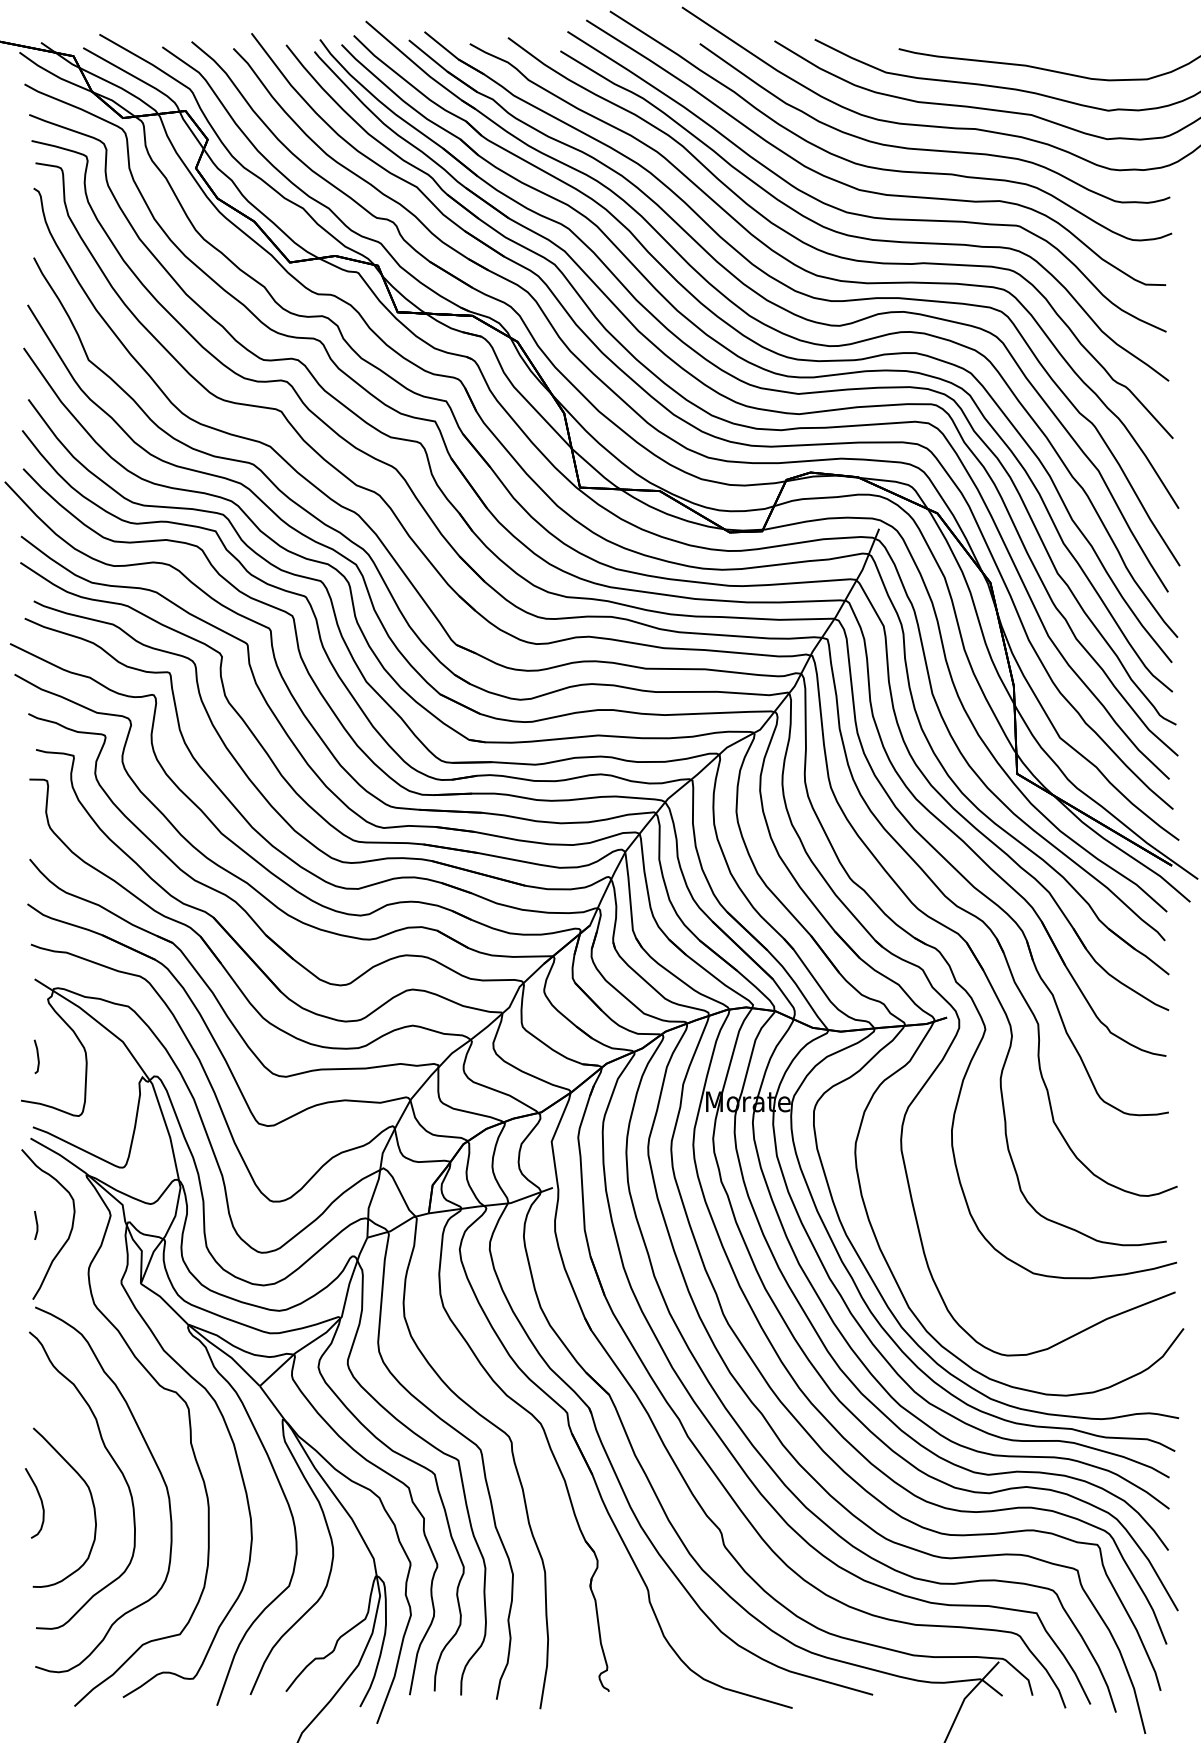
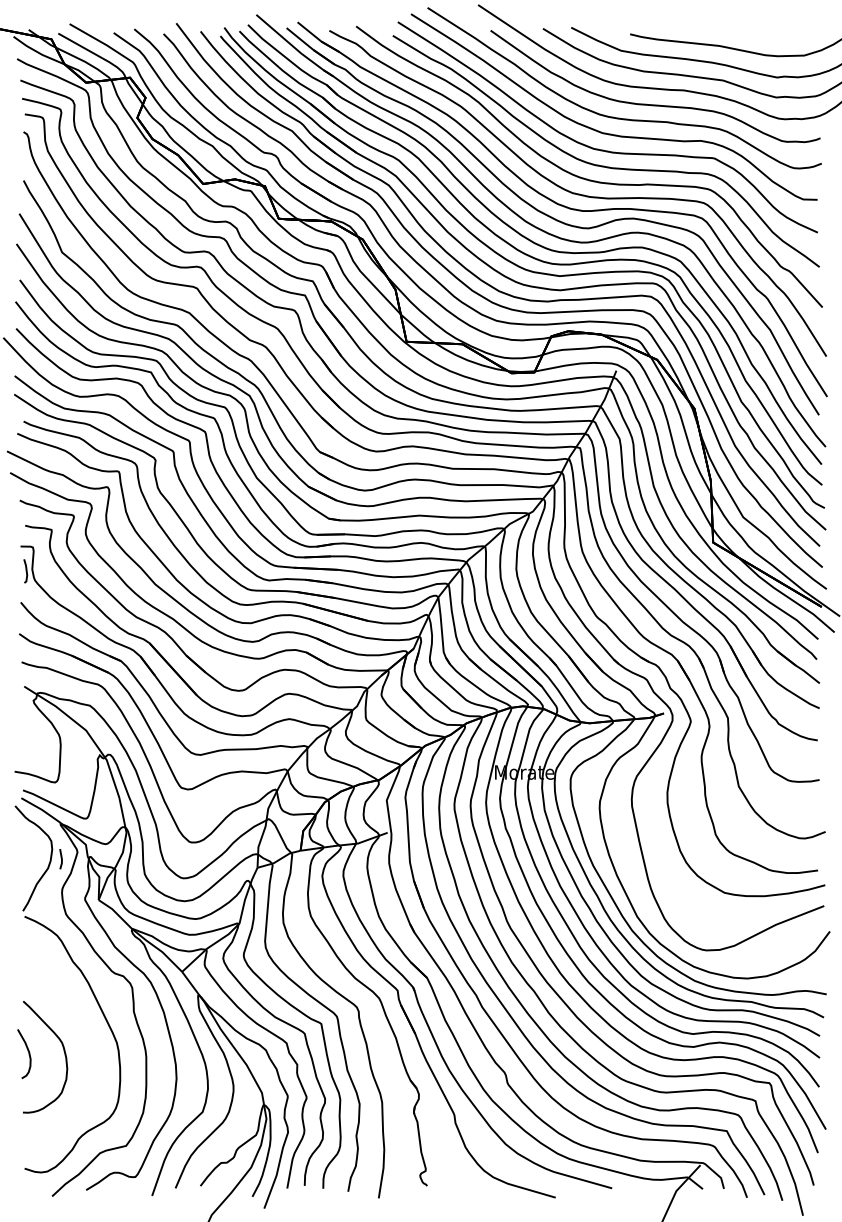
line: (37, 1056) -> (26, 571), moved
line: (36, 1225) -> (61, 859), moved
curve: (114, 1463) -> (80, 1026), removed

